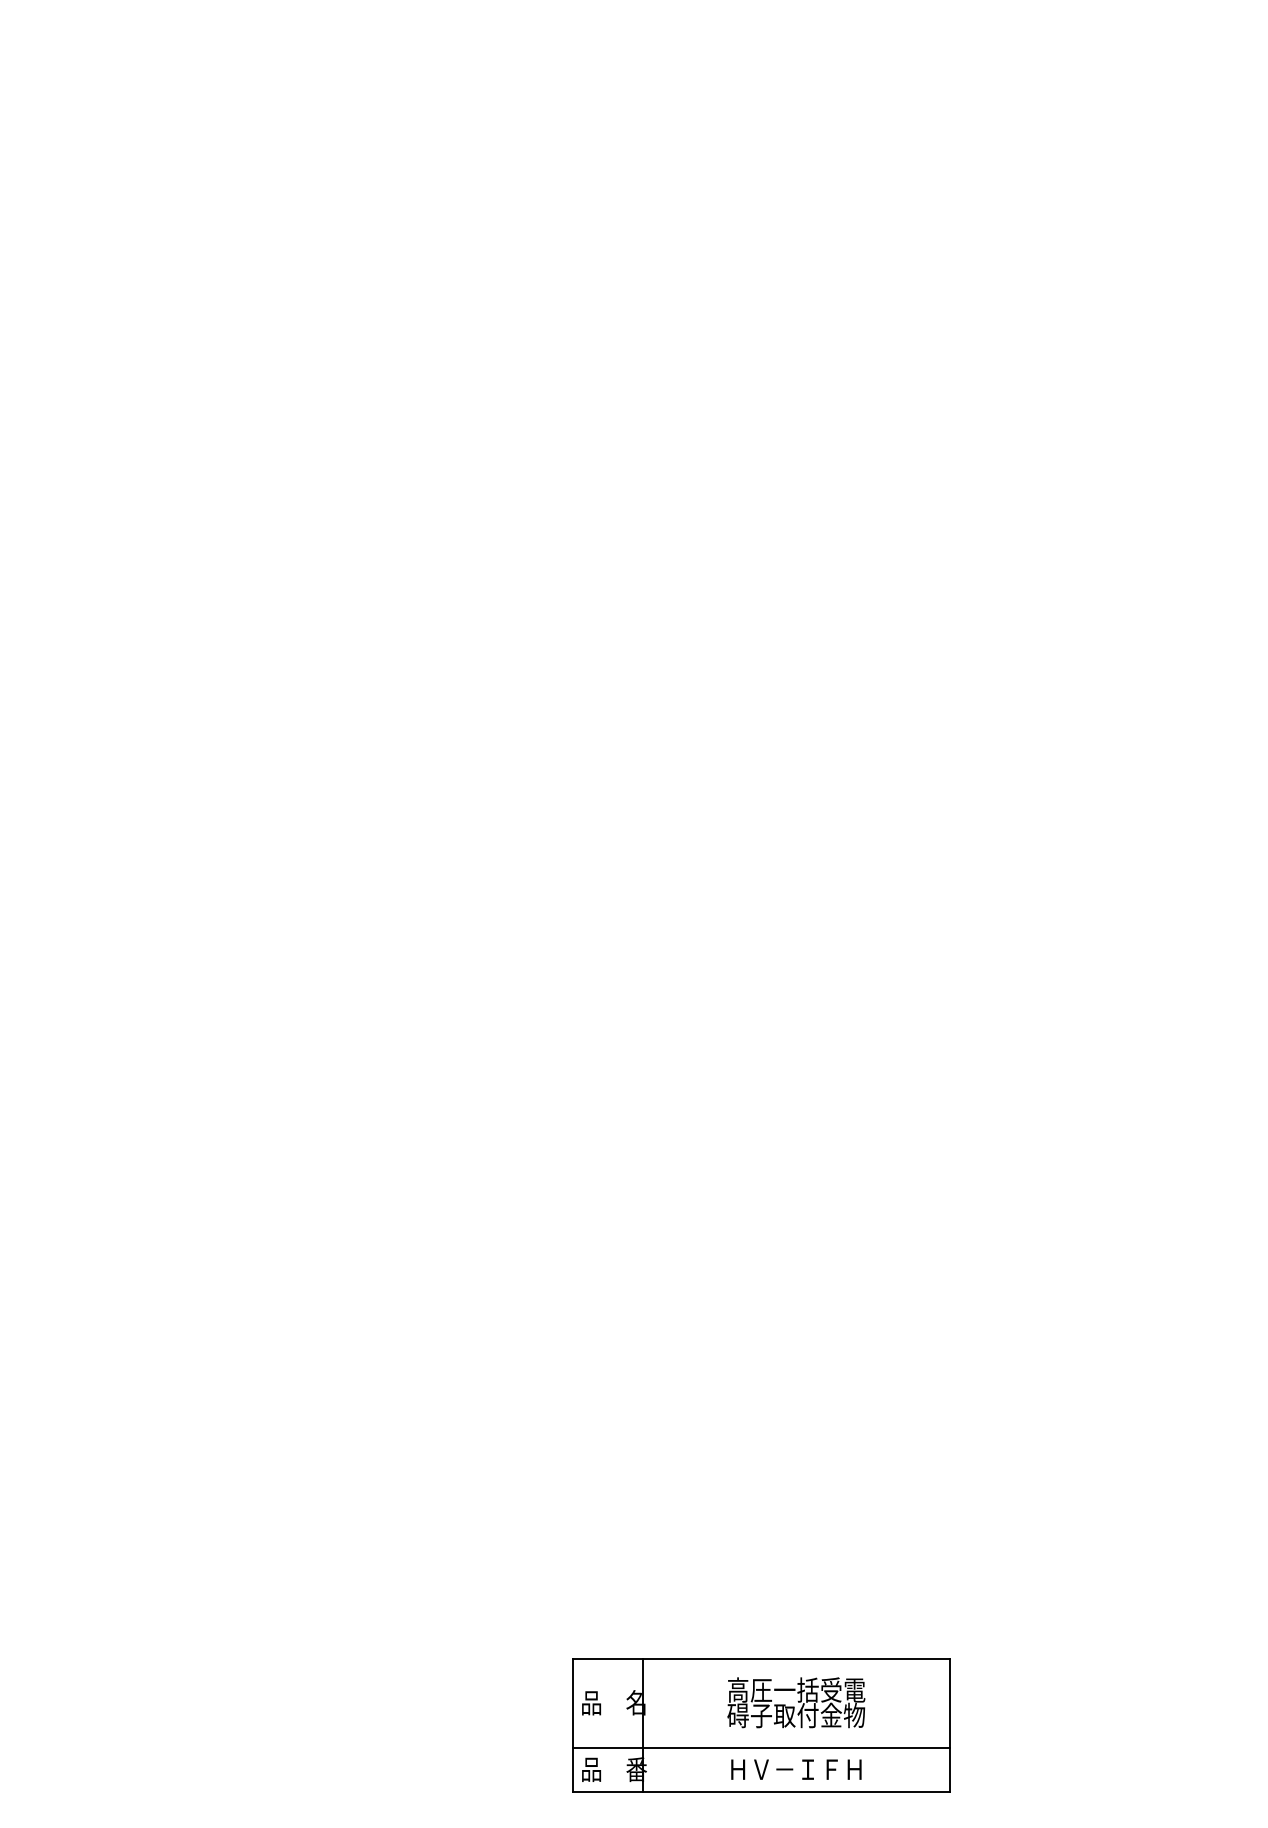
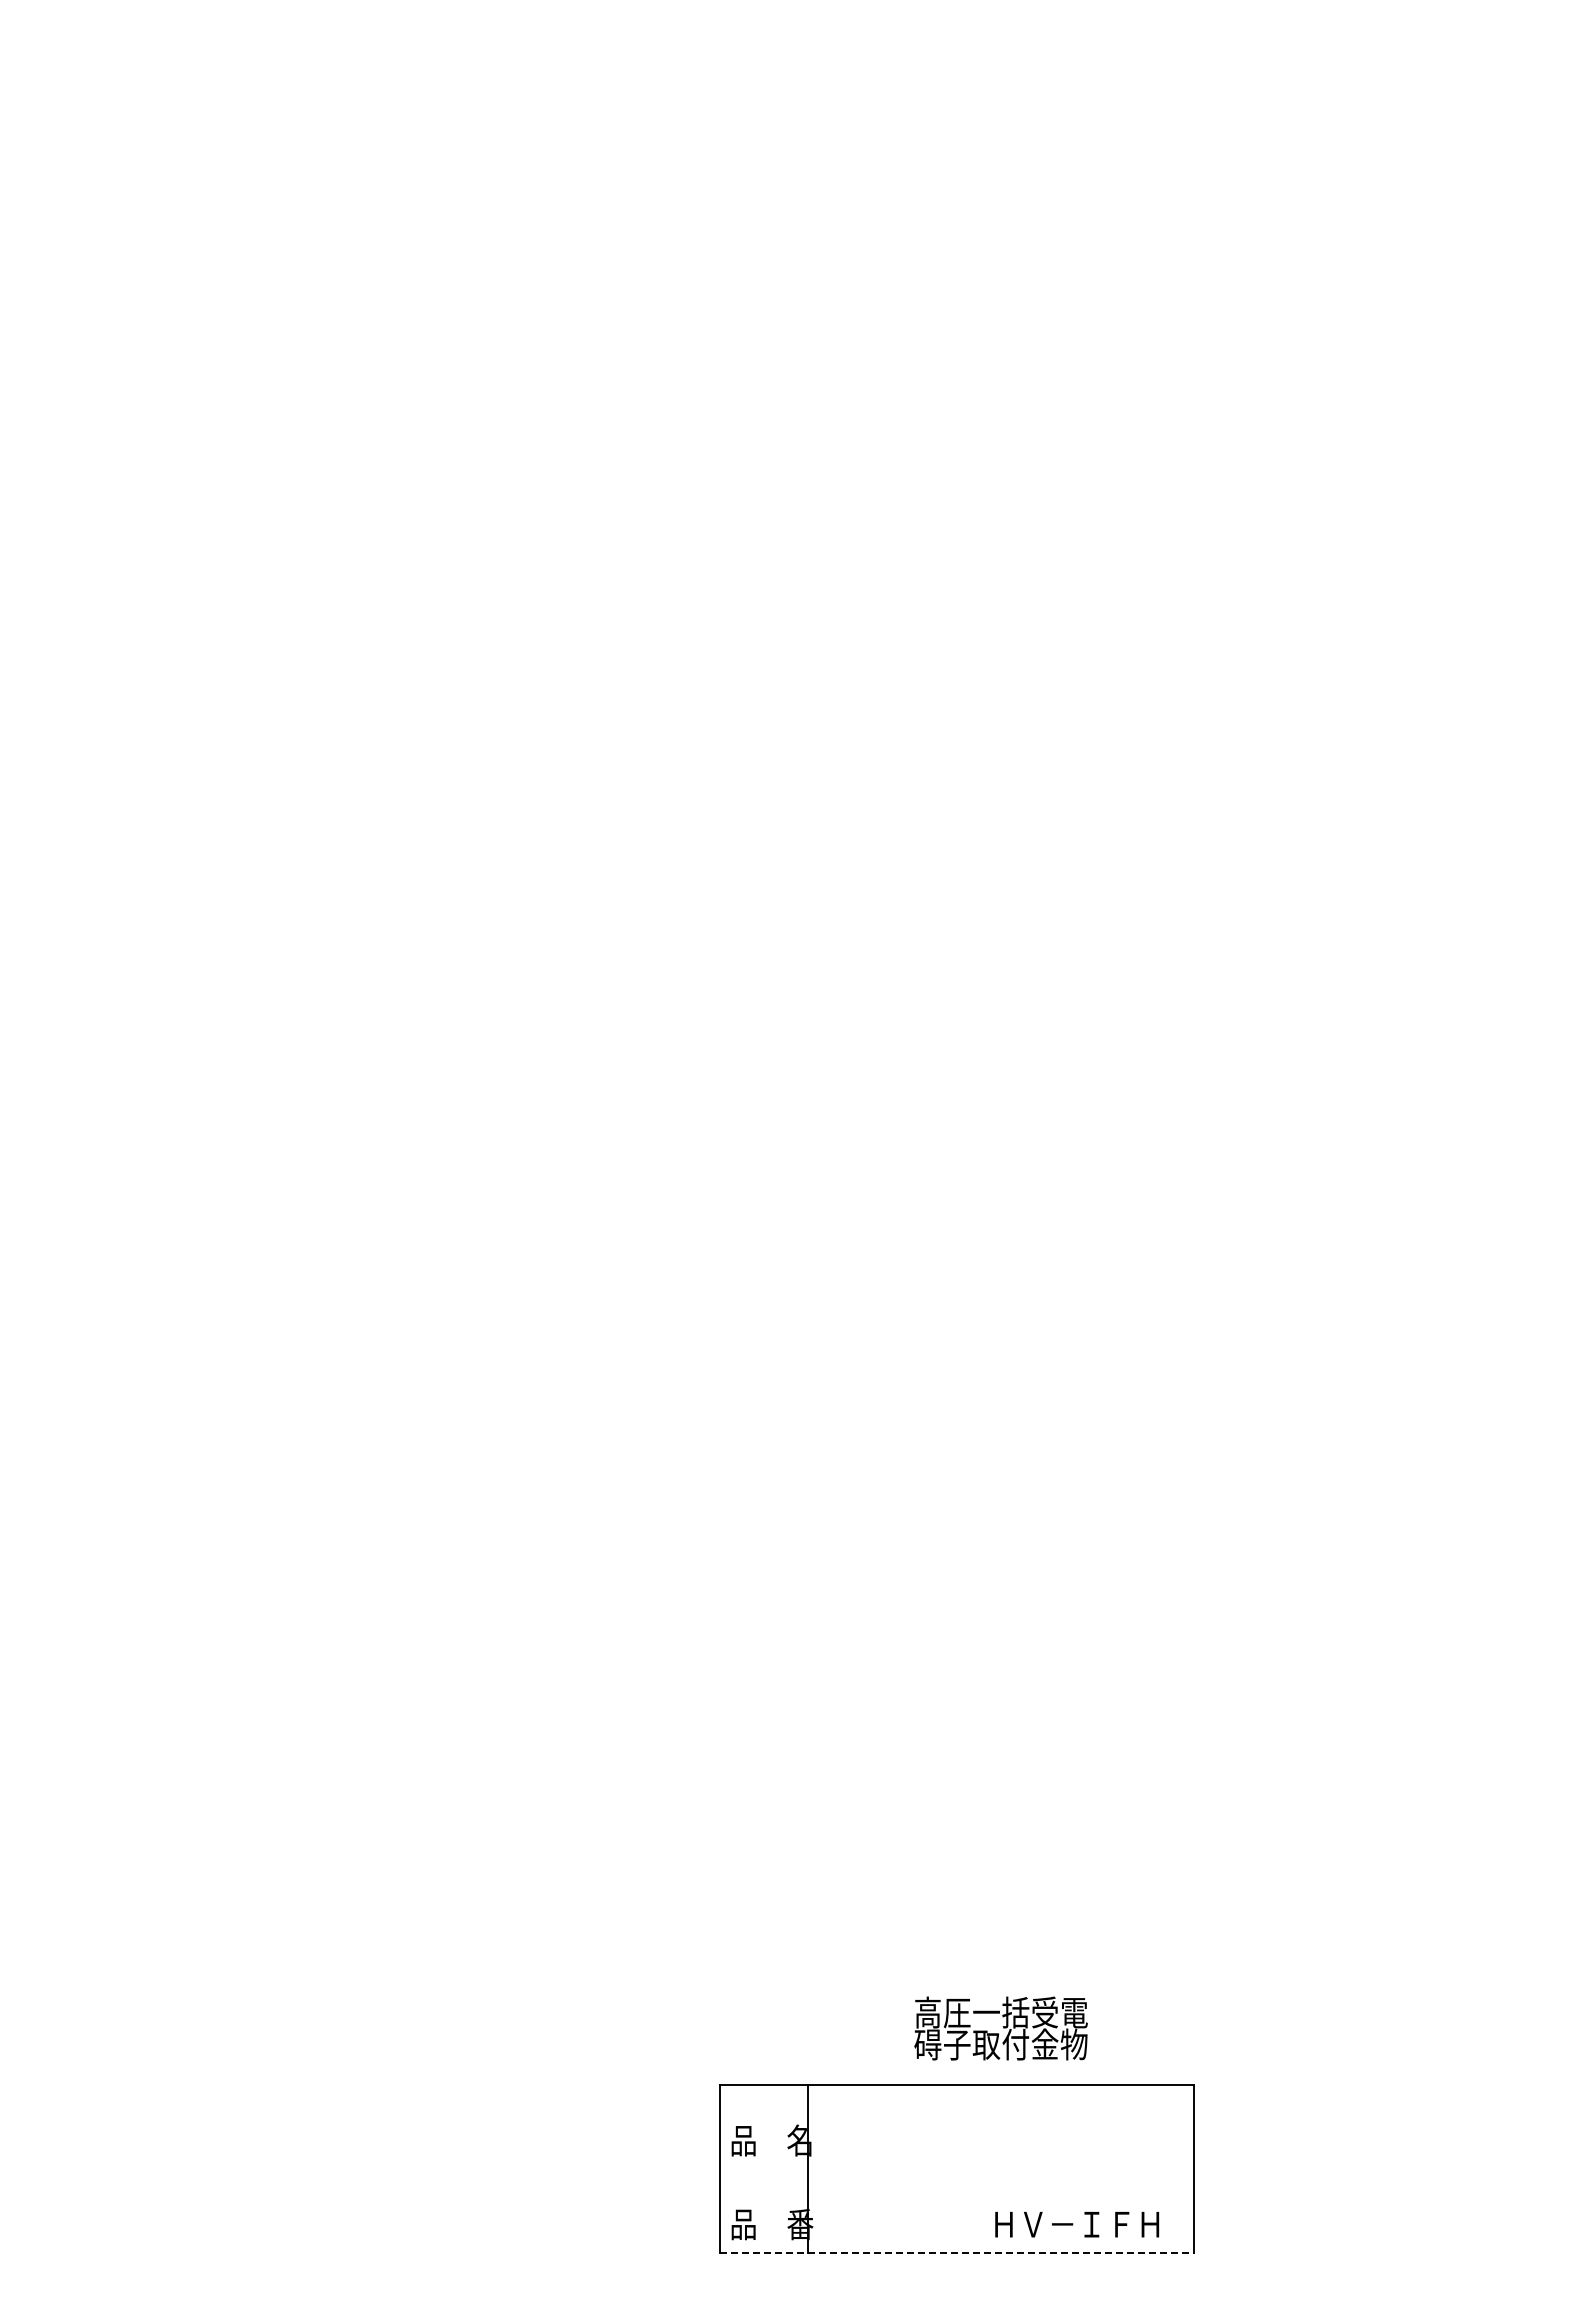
text: (795, 1702) -> (1000, 2028), moved
line: (761, 1747) -> (957, 2196), removed
text: (796, 1769) -> (1077, 2224), moved
line: (761, 1791) -> (957, 2252), solid -> dashed

